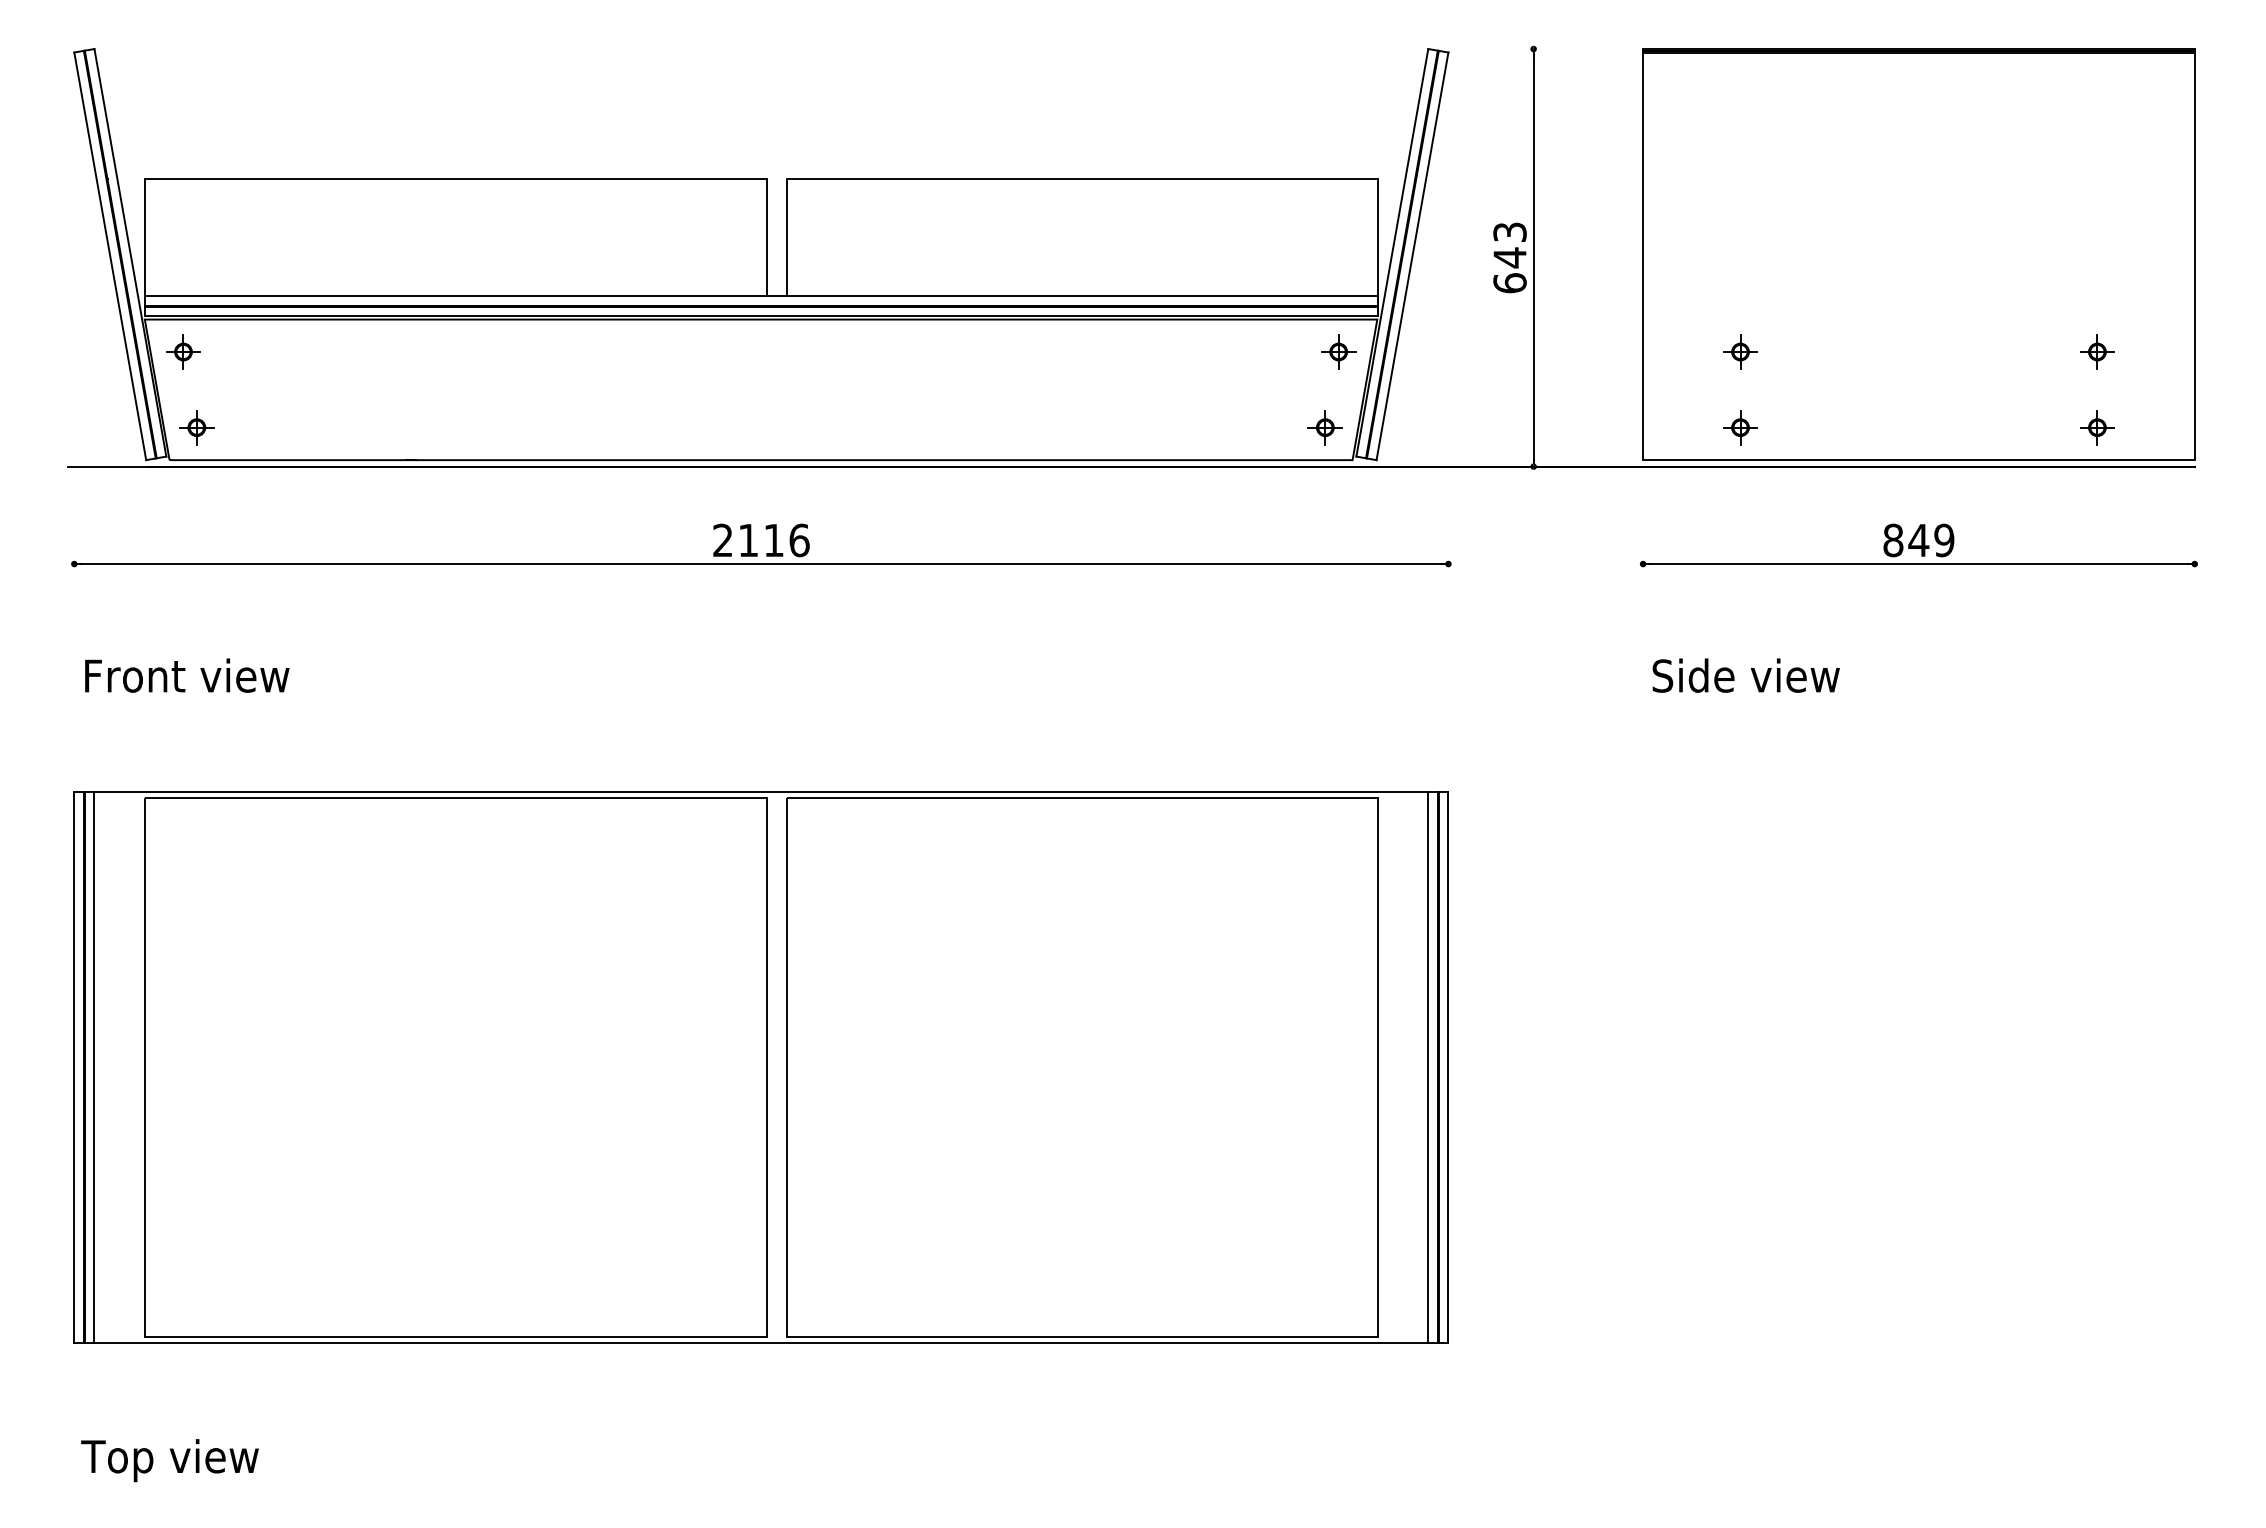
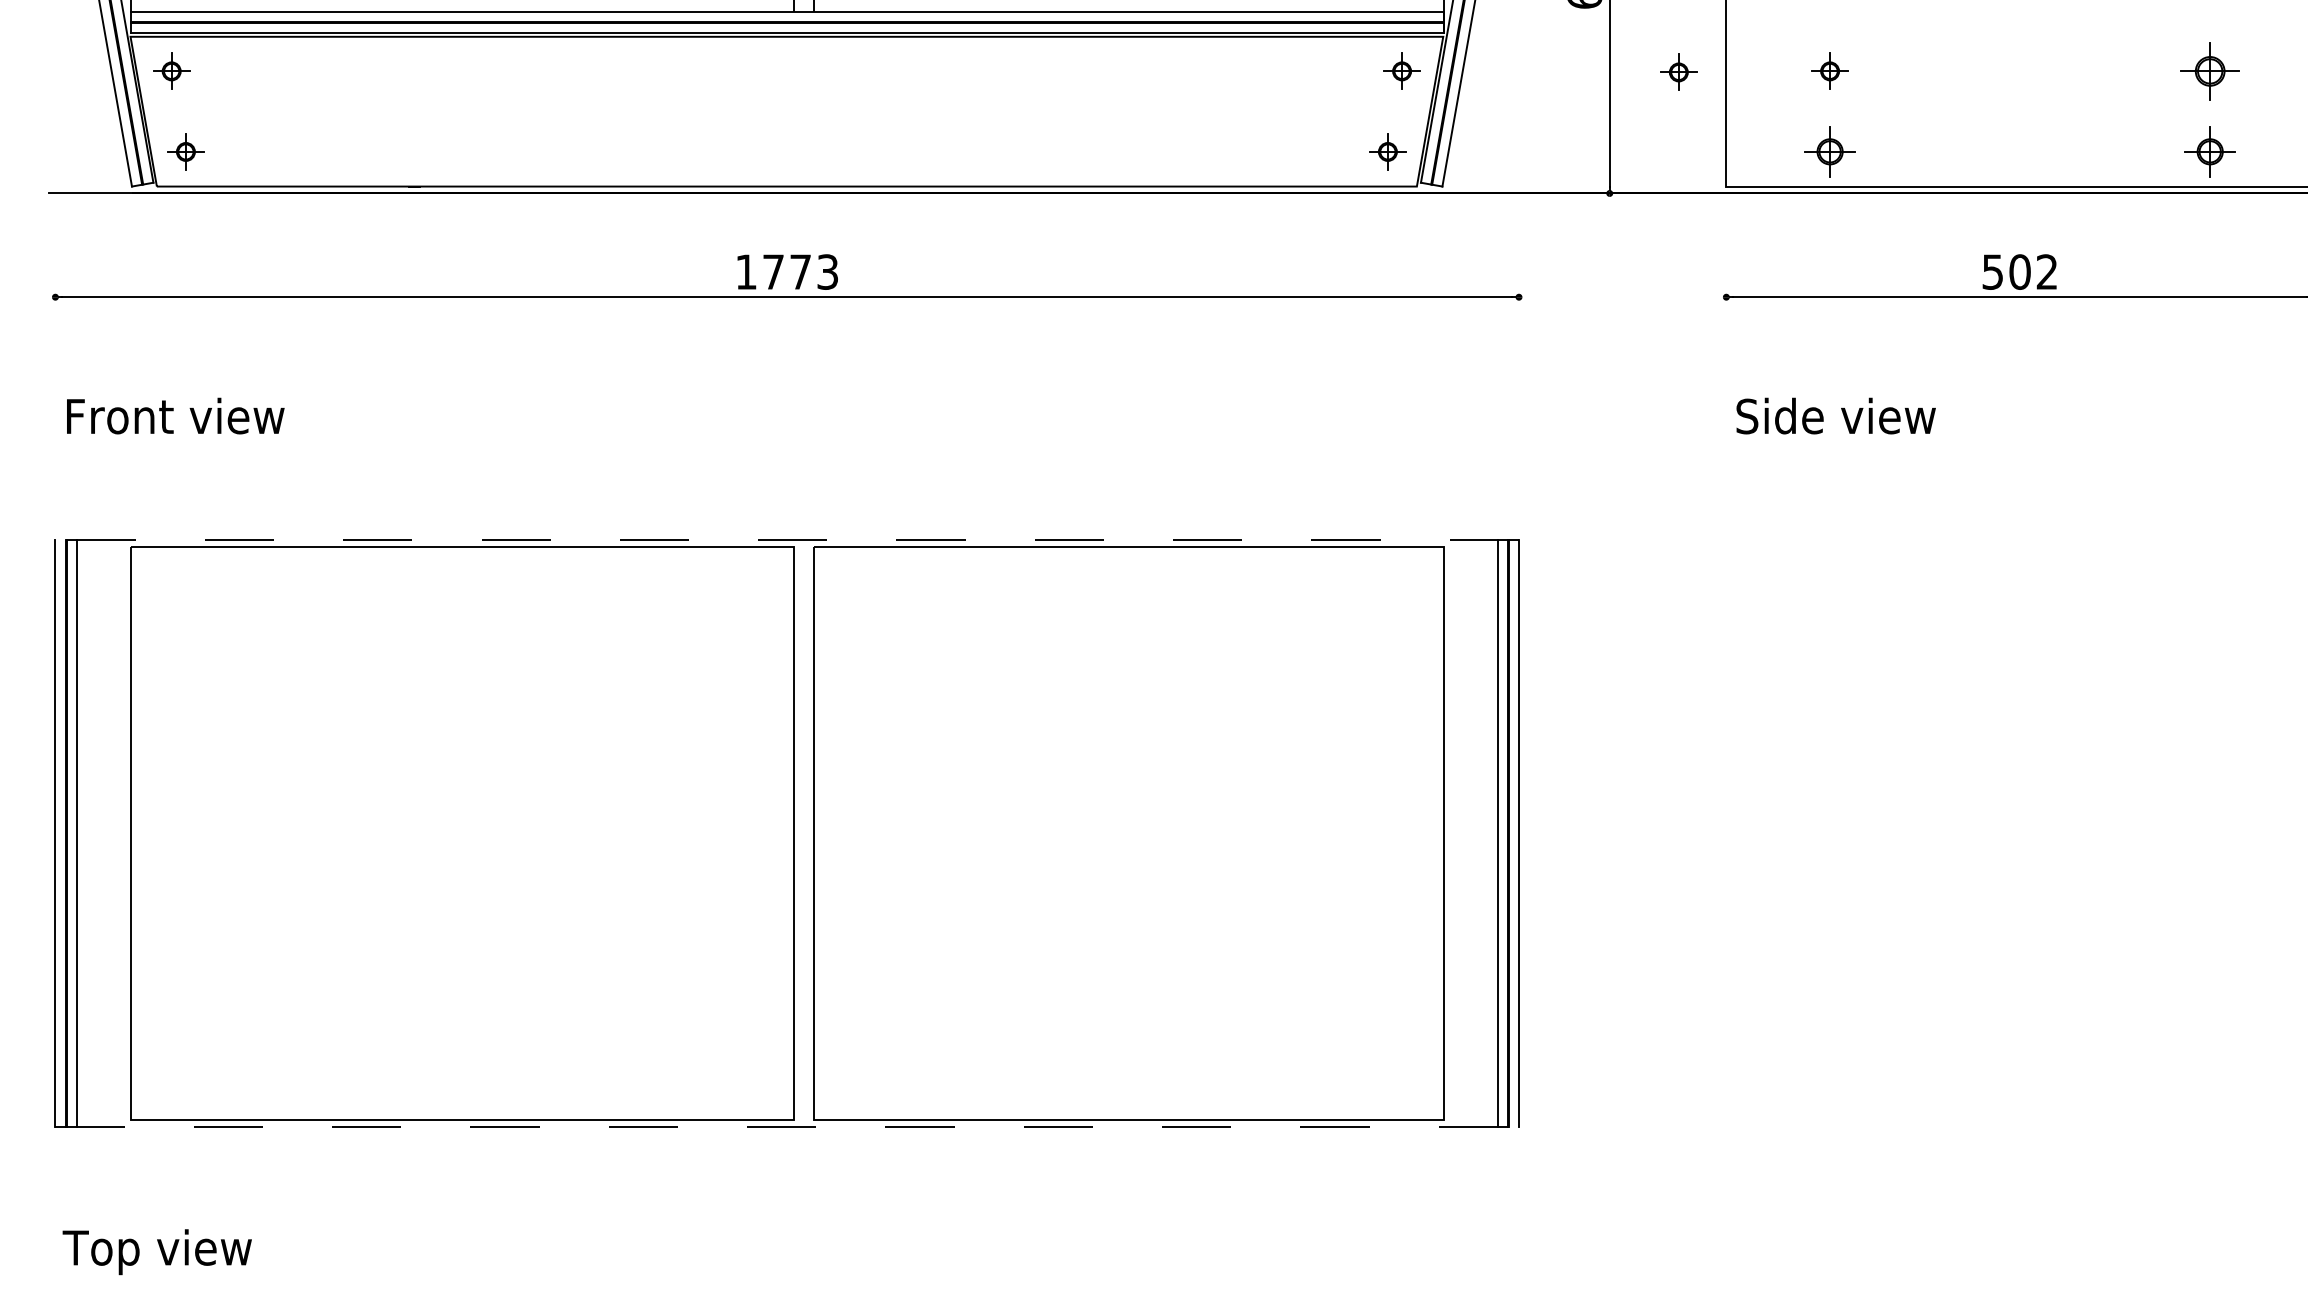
part: (2097, 351) -> (2210, 70), size x1.6
part: (1598, 352) -> (1678, 71), added
part: (1740, 427) -> (1830, 151), size x1.4
part: (2097, 427) -> (2210, 151), size x1.4
text: (761, 540) -> (787, 272), 2116 -> 1773
text: (1918, 540) -> (2019, 272), 849 -> 502
line: (760, 791) -> (786, 539), solid -> dashed
line: (761, 1343) -> (787, 1127), solid -> dashed

